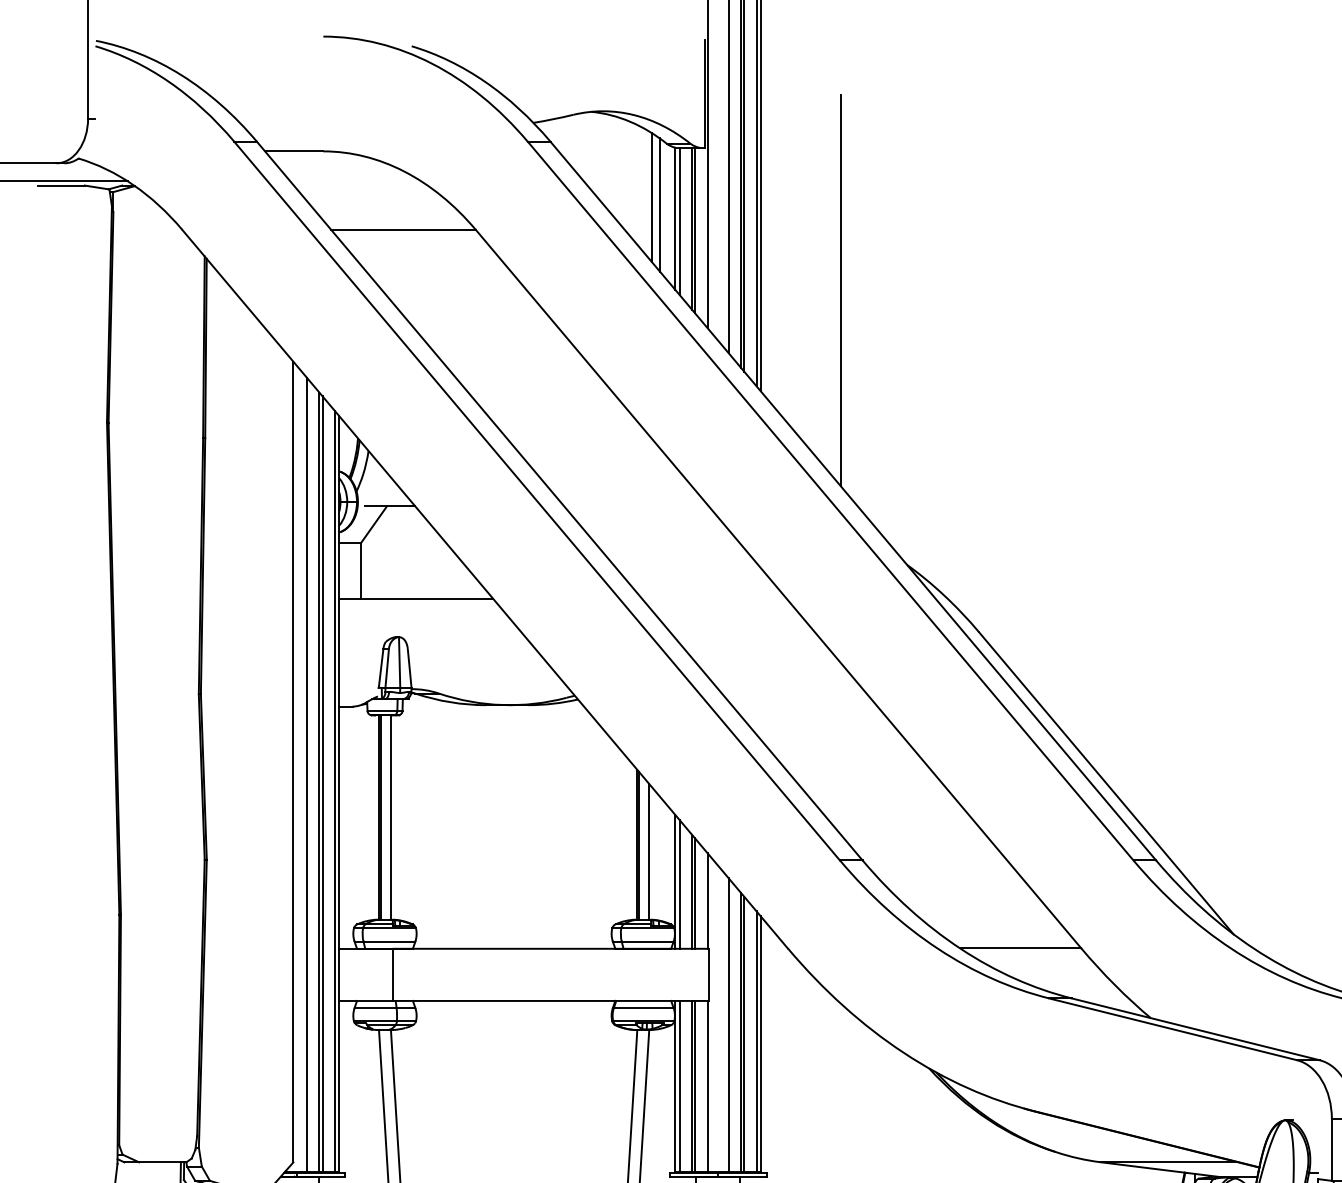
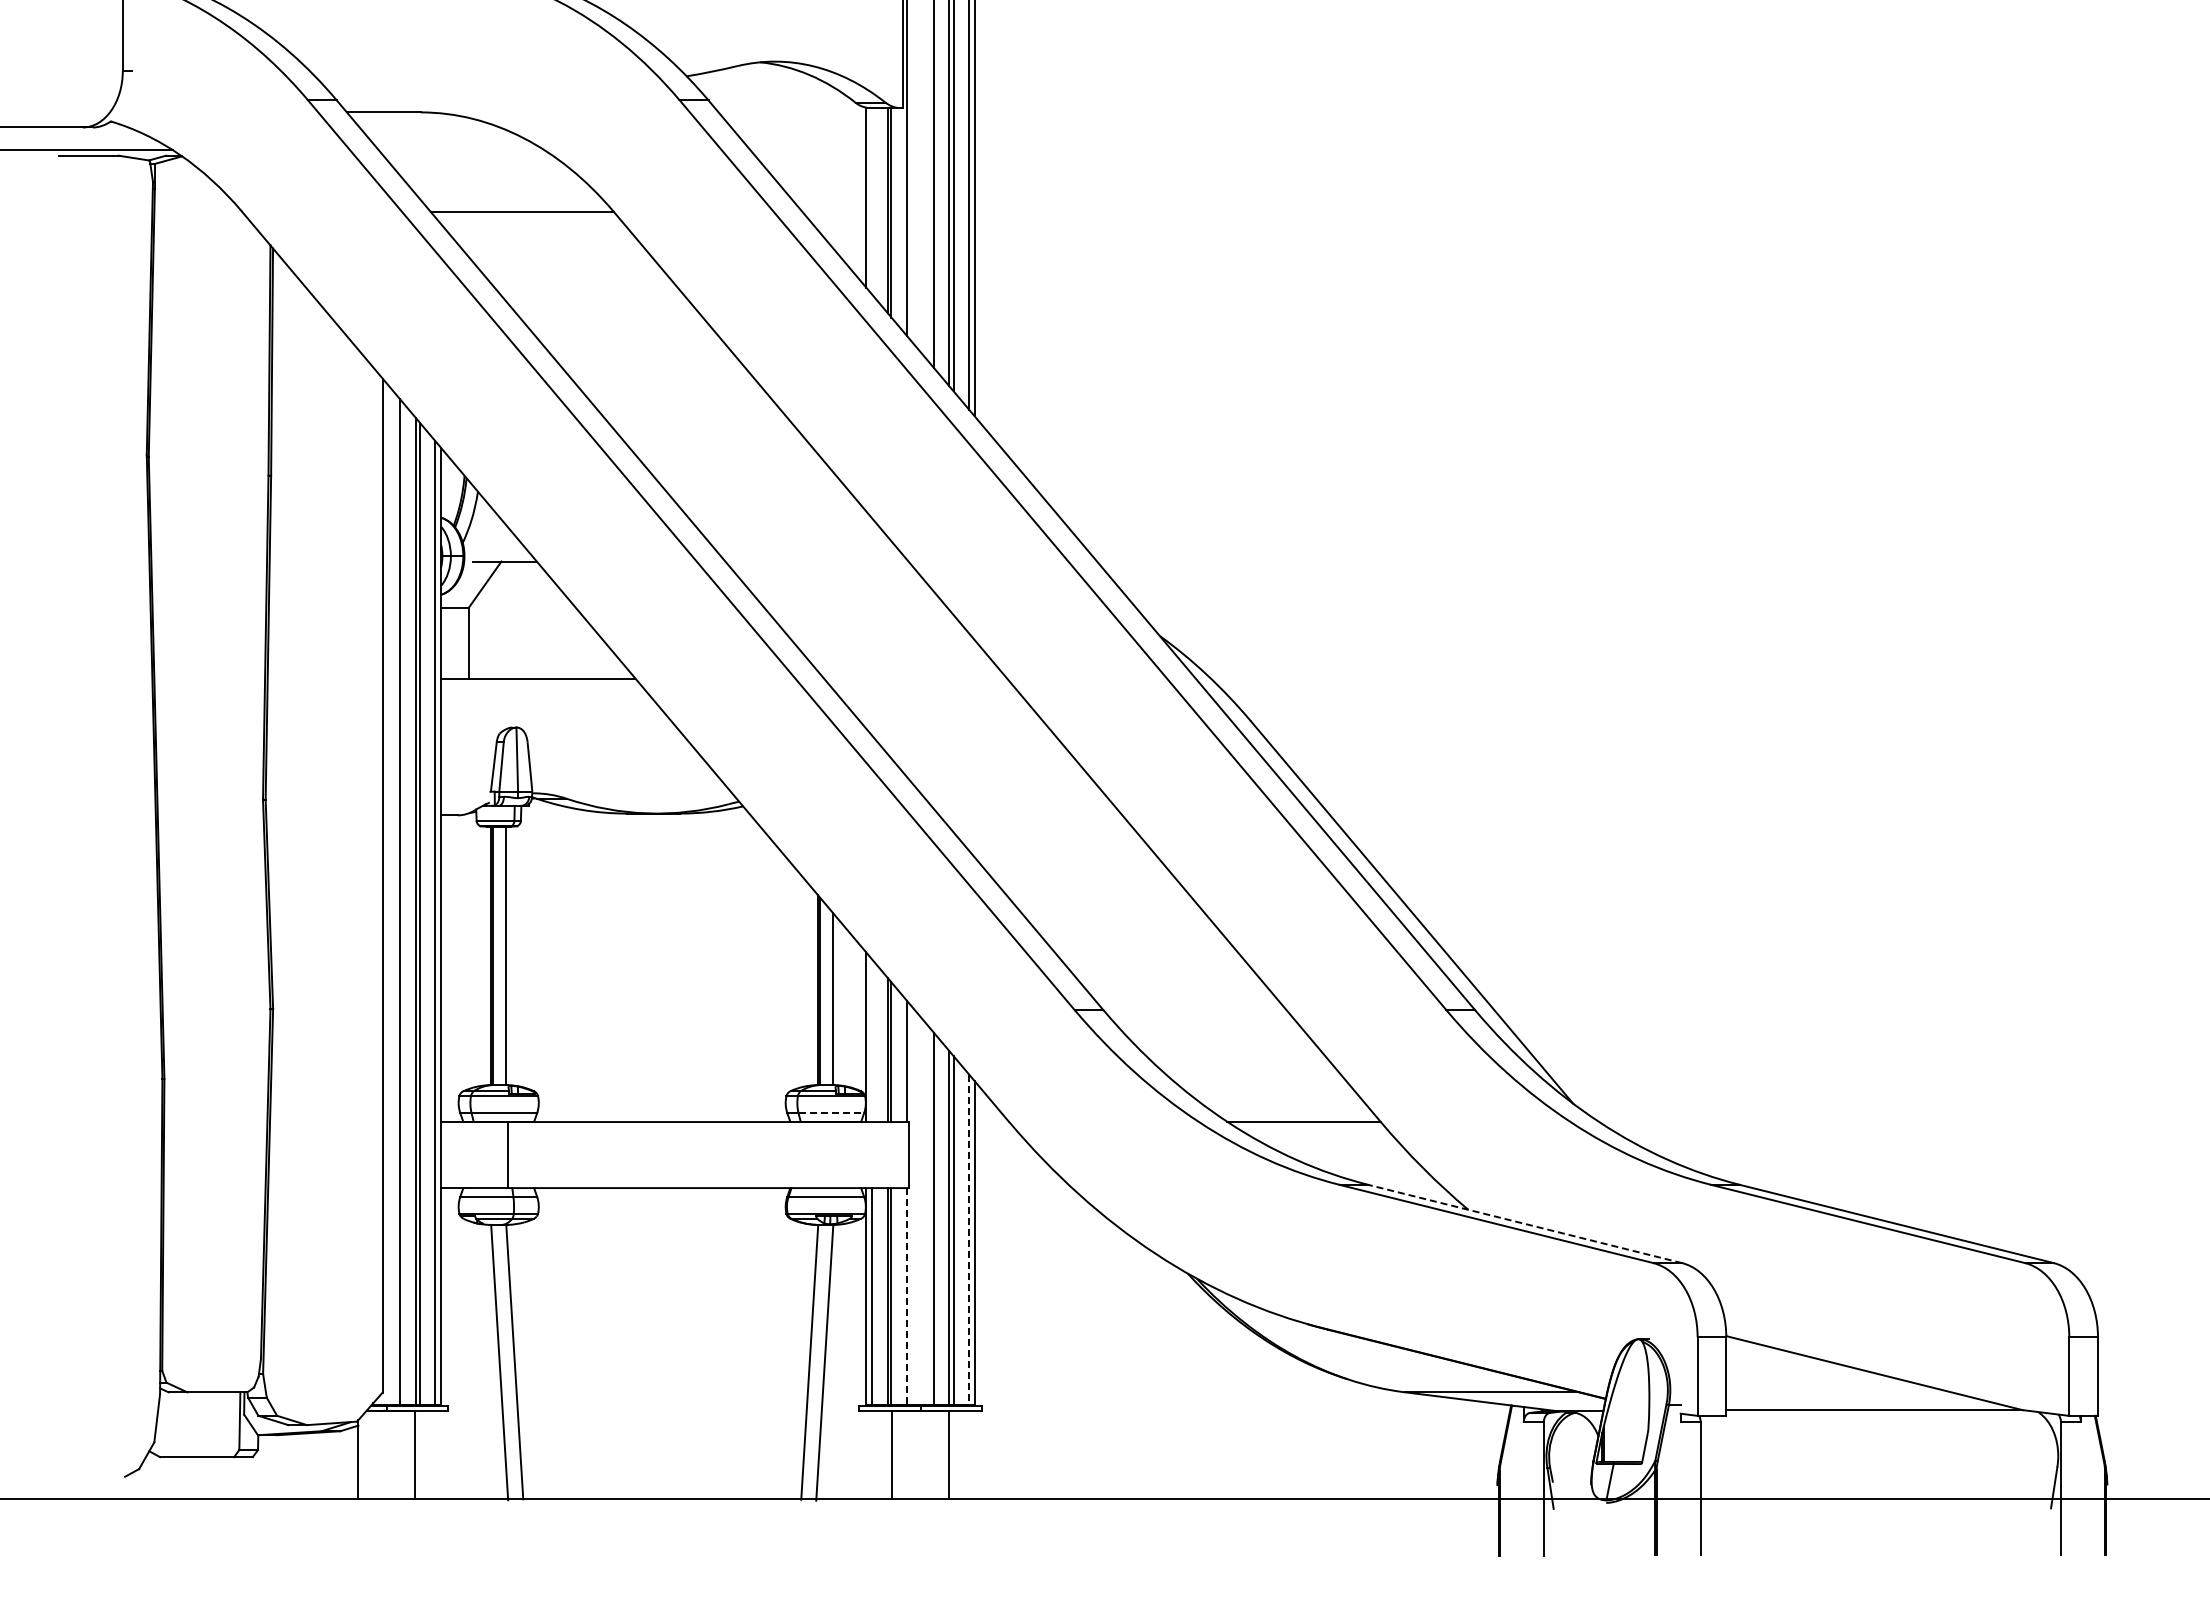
line: (651, 197) -> (836, 170), removed
line: (659, 204) -> (846, 179), removed
line: (679, 220) -> (871, 200), removed
line: (840, 290) -> (1075, 288), removed
line: (679, 884) -> (871, 1040), removed
line: (647, 941) -> (831, 1112), solid -> dashed
line: (1195, 1029) -> (1525, 1224), solid -> dashed
line: (756, 1042) -> (969, 1240), solid -> dashed
line: (707, 1086) -> (907, 1296), solid -> dashed

